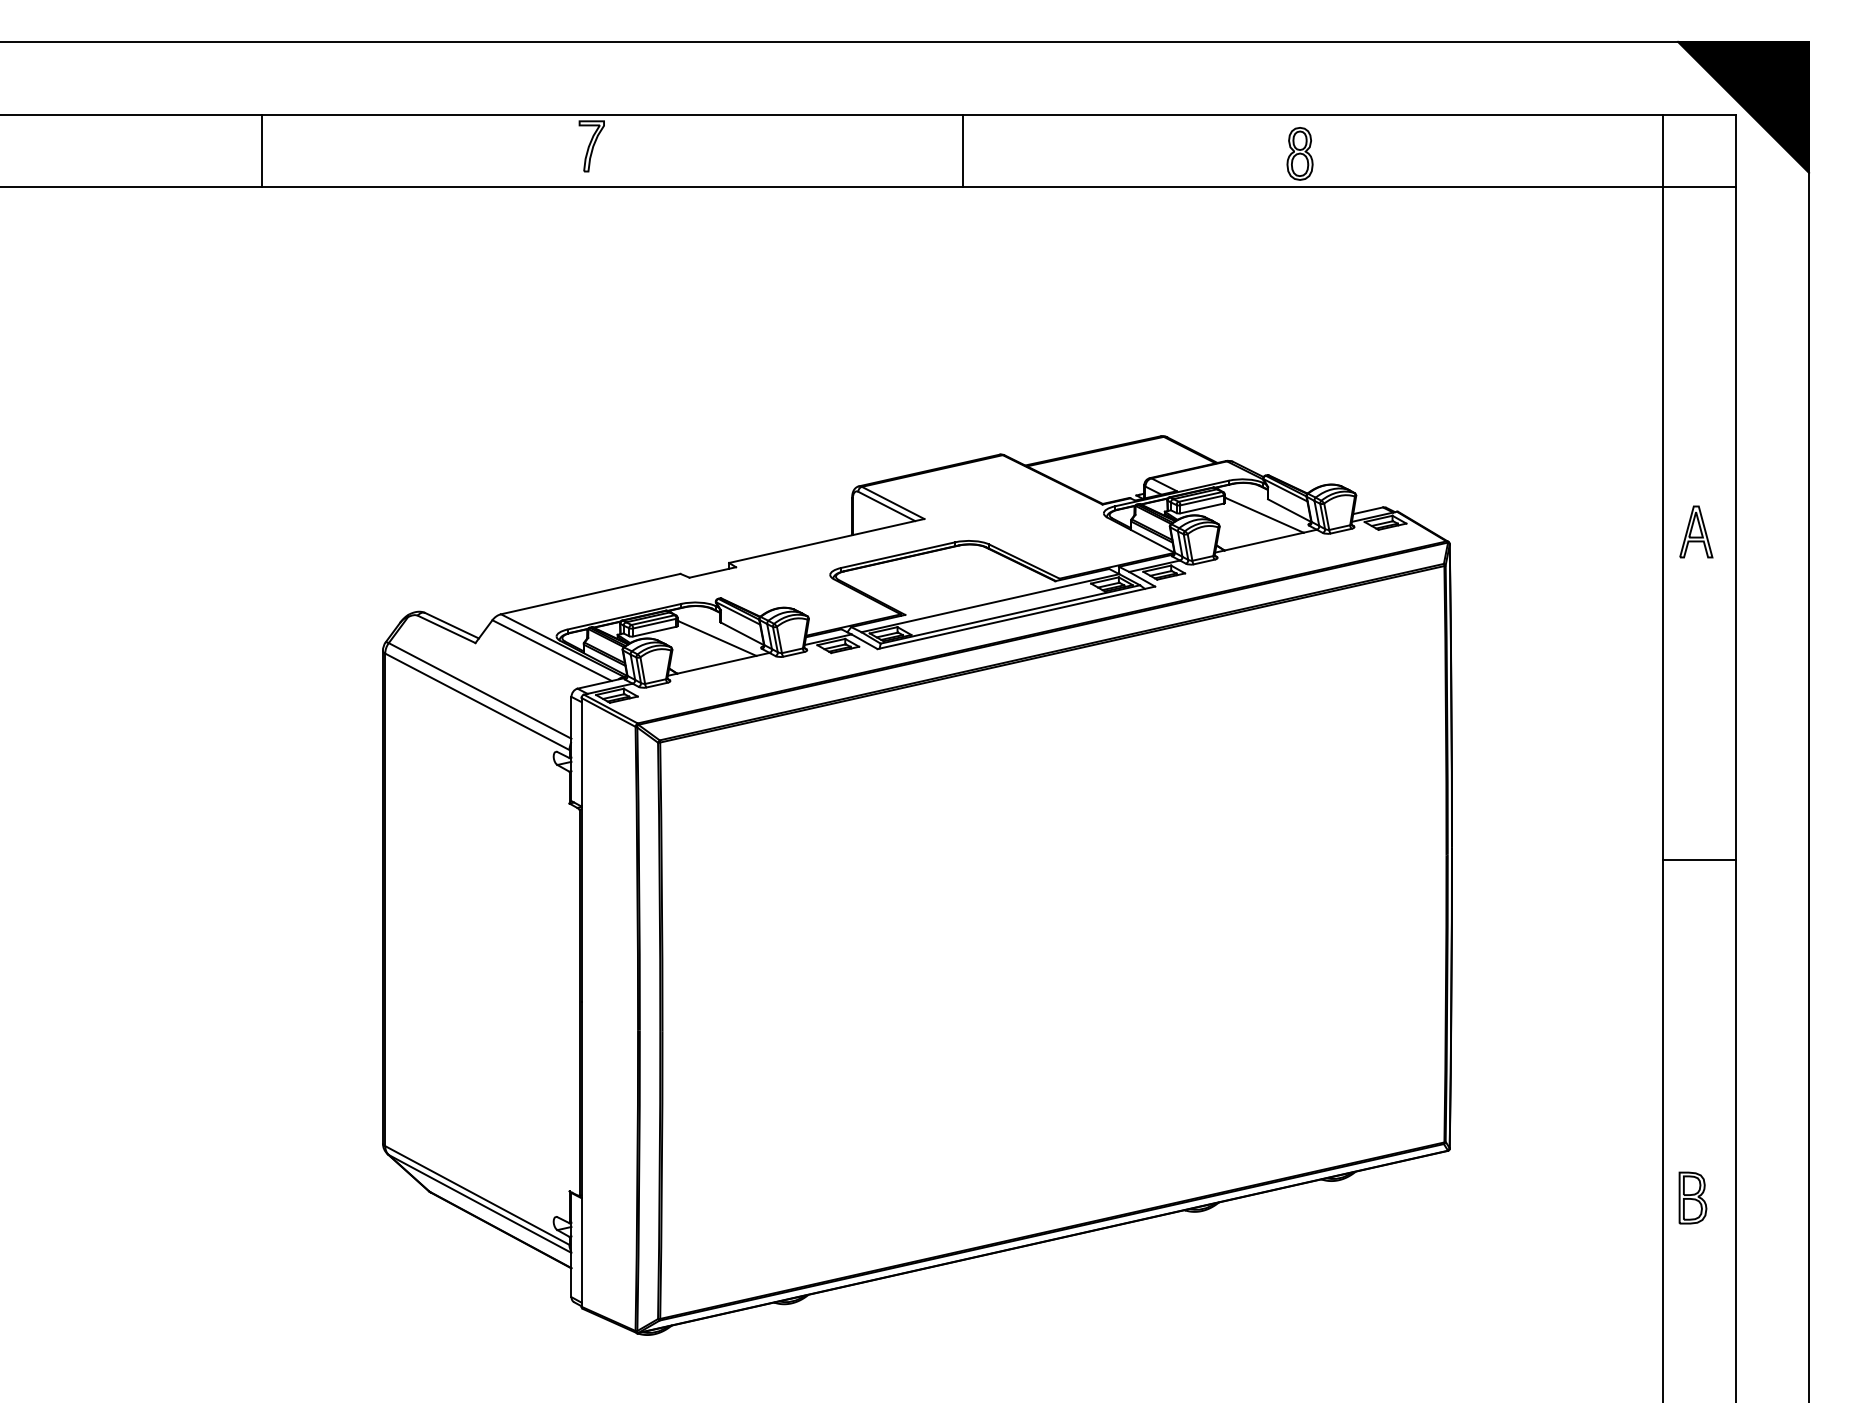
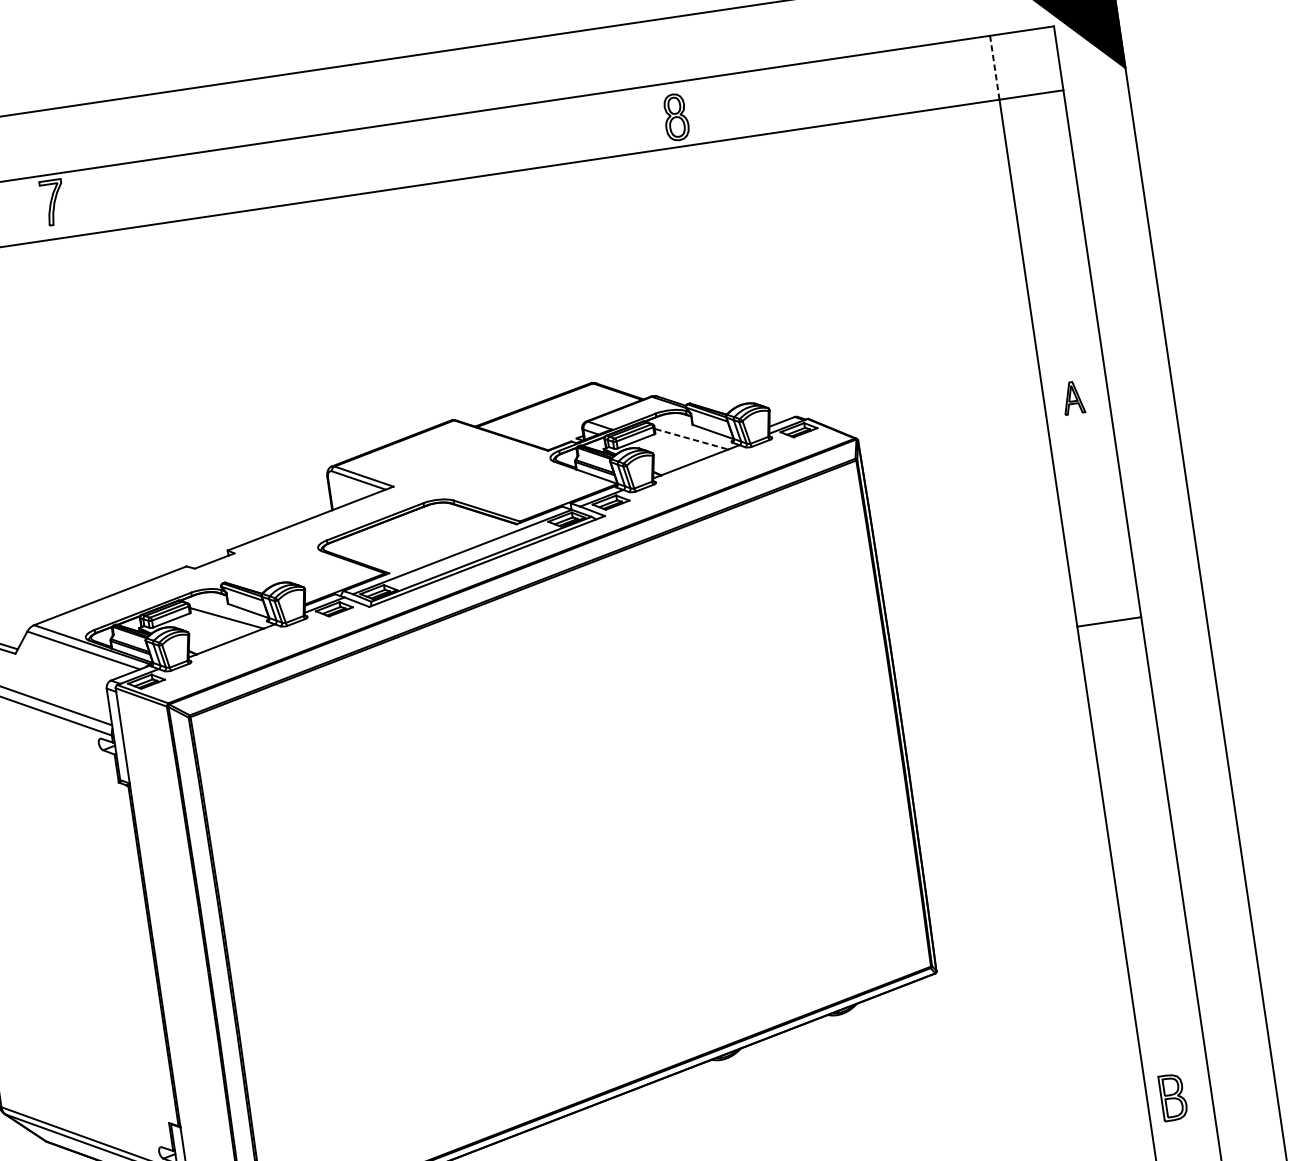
line: (962, 150) -> (379, 158), removed
line: (1663, 150) -> (994, 67), solid -> dashed
line: (1264, 515) -> (691, 439), solid -> dashed
part: (1696, 531) -> (1073, 397), size x0.7
line: (1699, 859) -> (1108, 621), moved
part: (1692, 1197) -> (1172, 1096), moved

